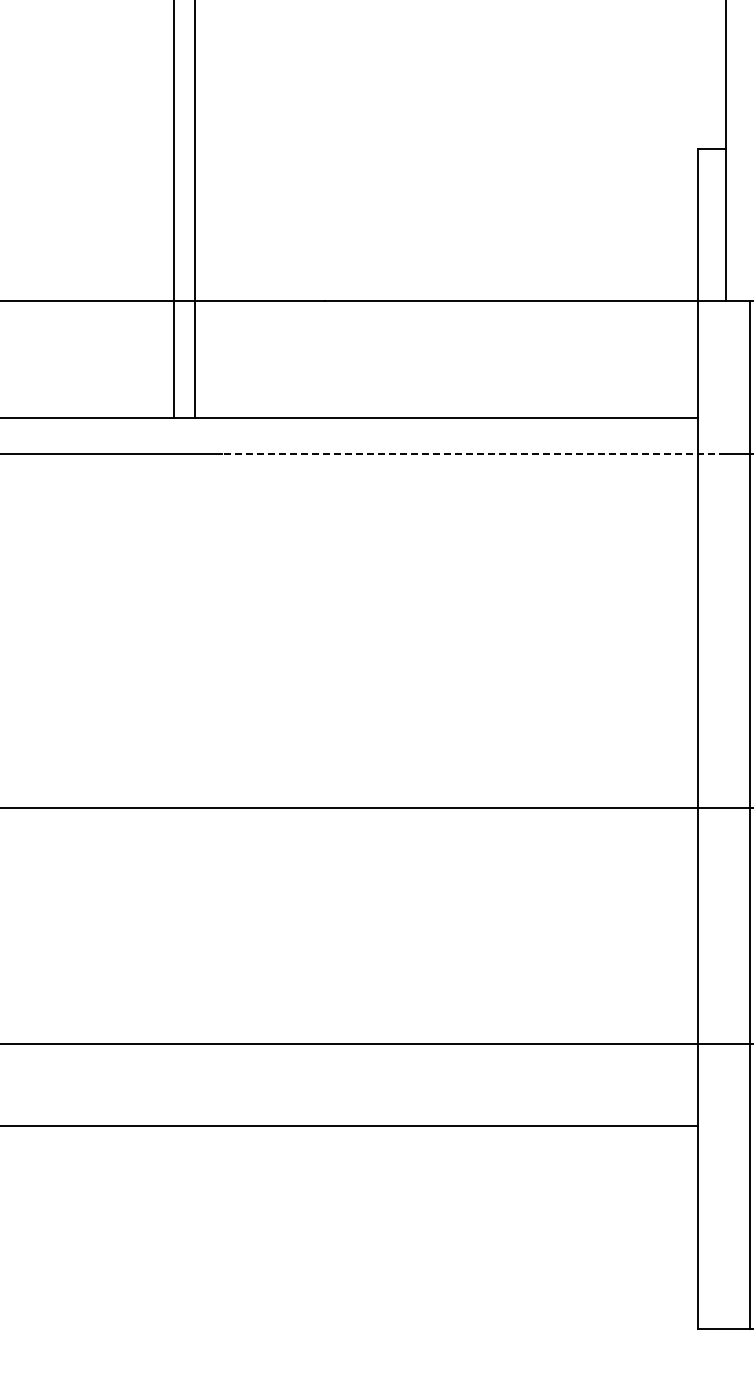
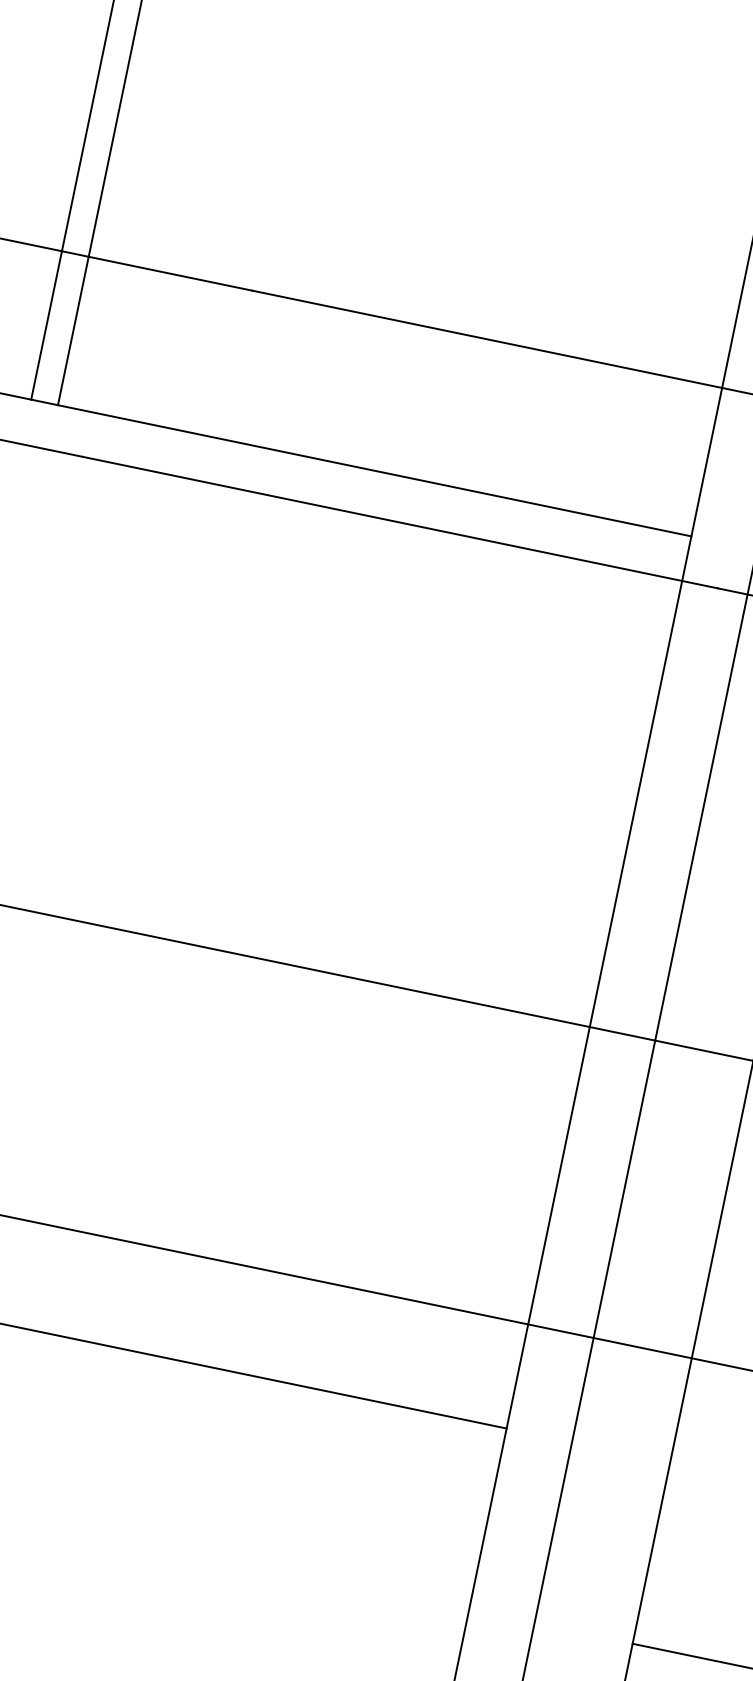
line: (474, 453) -> (400, 522), dashed -> solid

